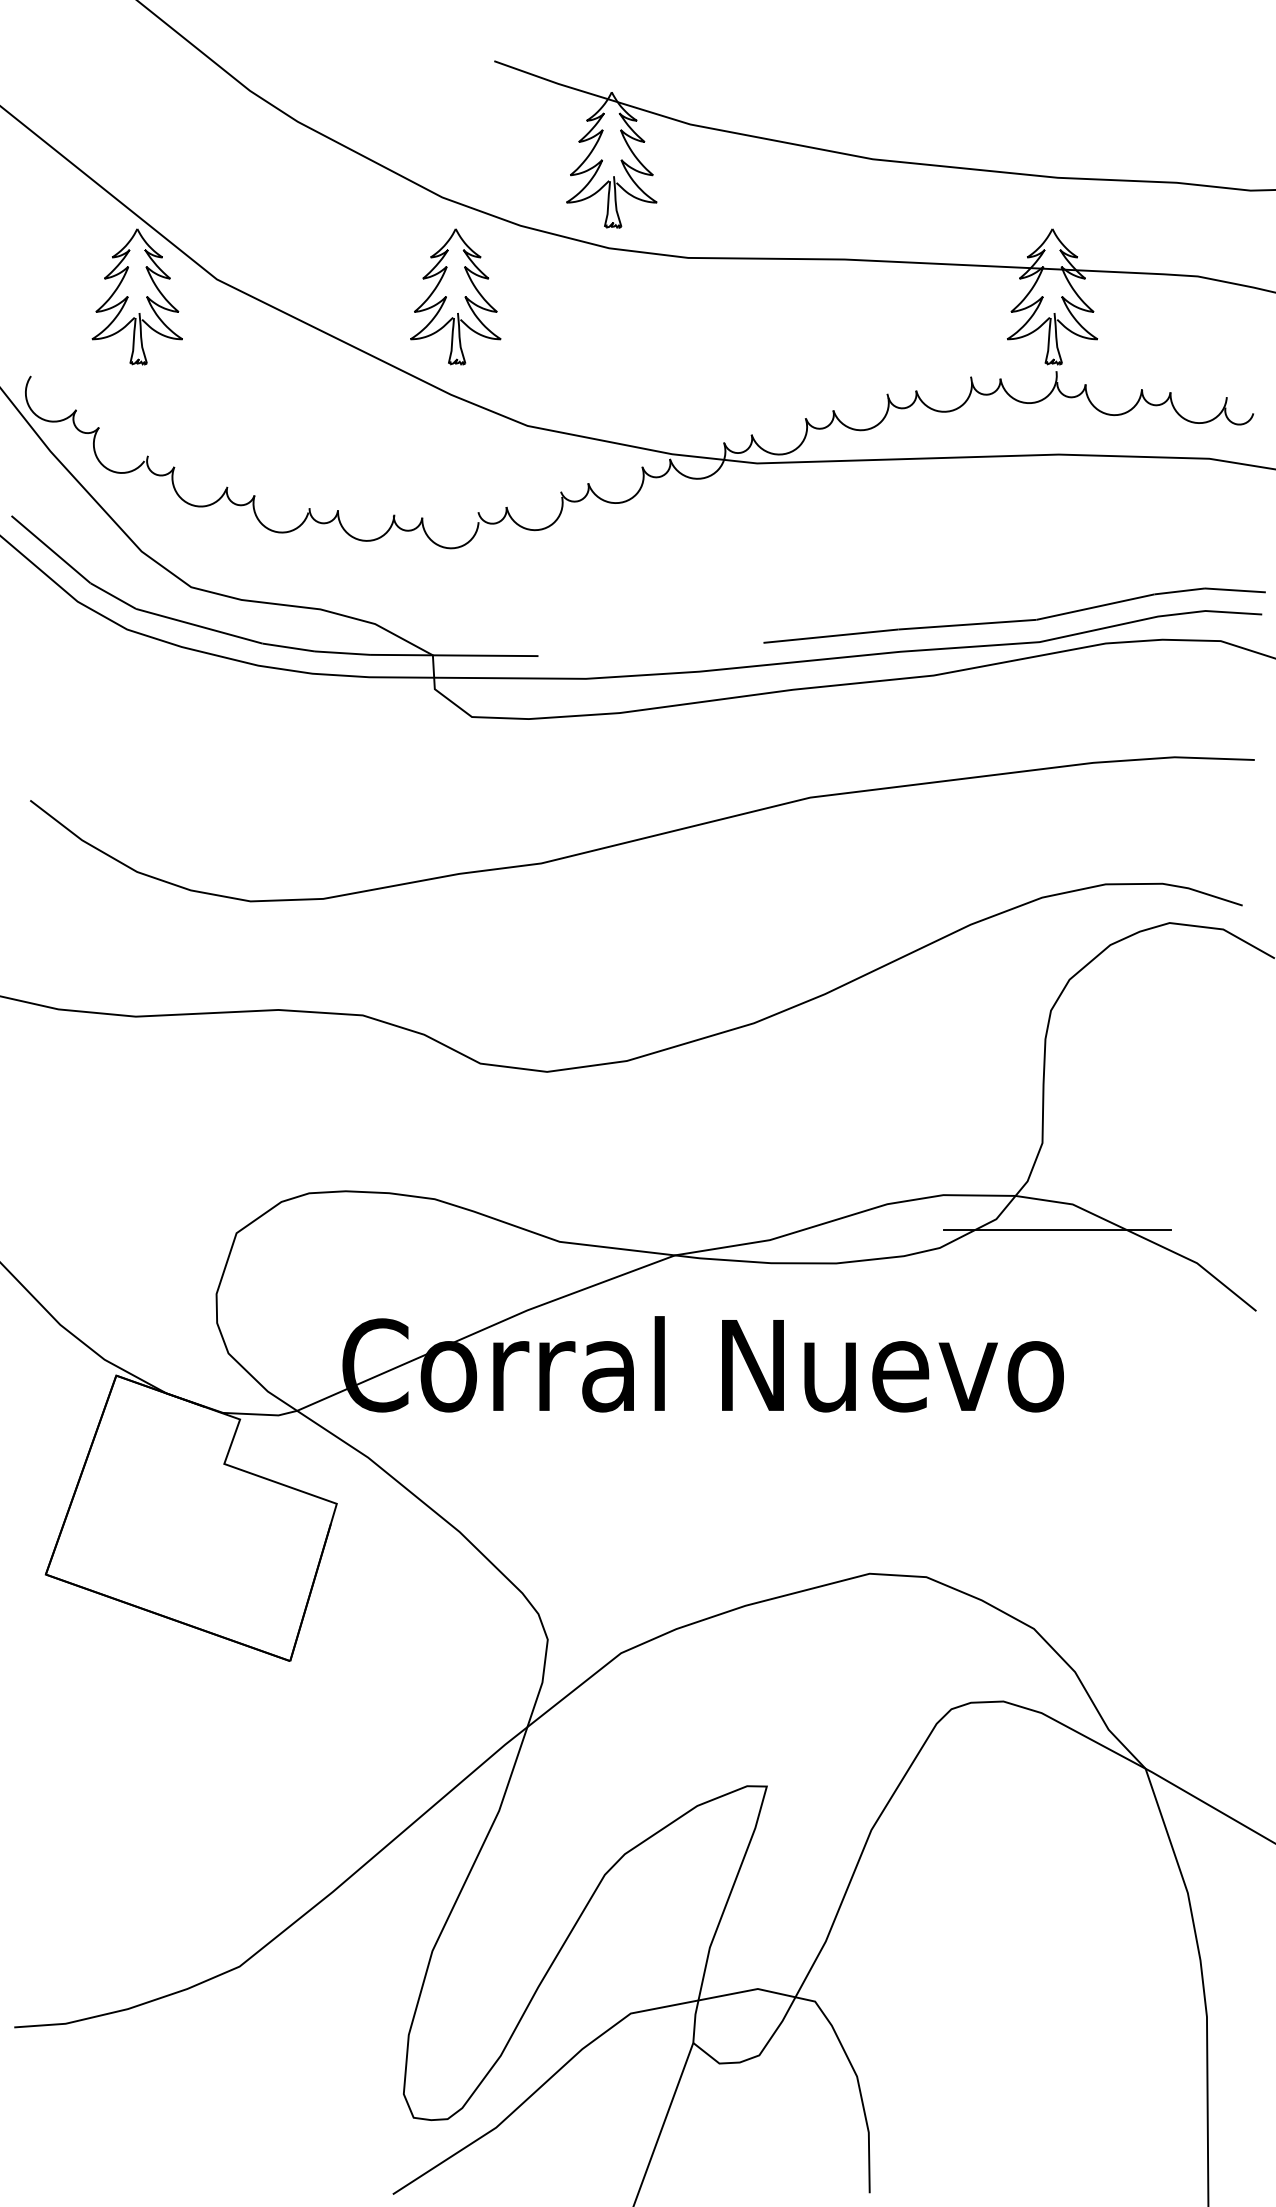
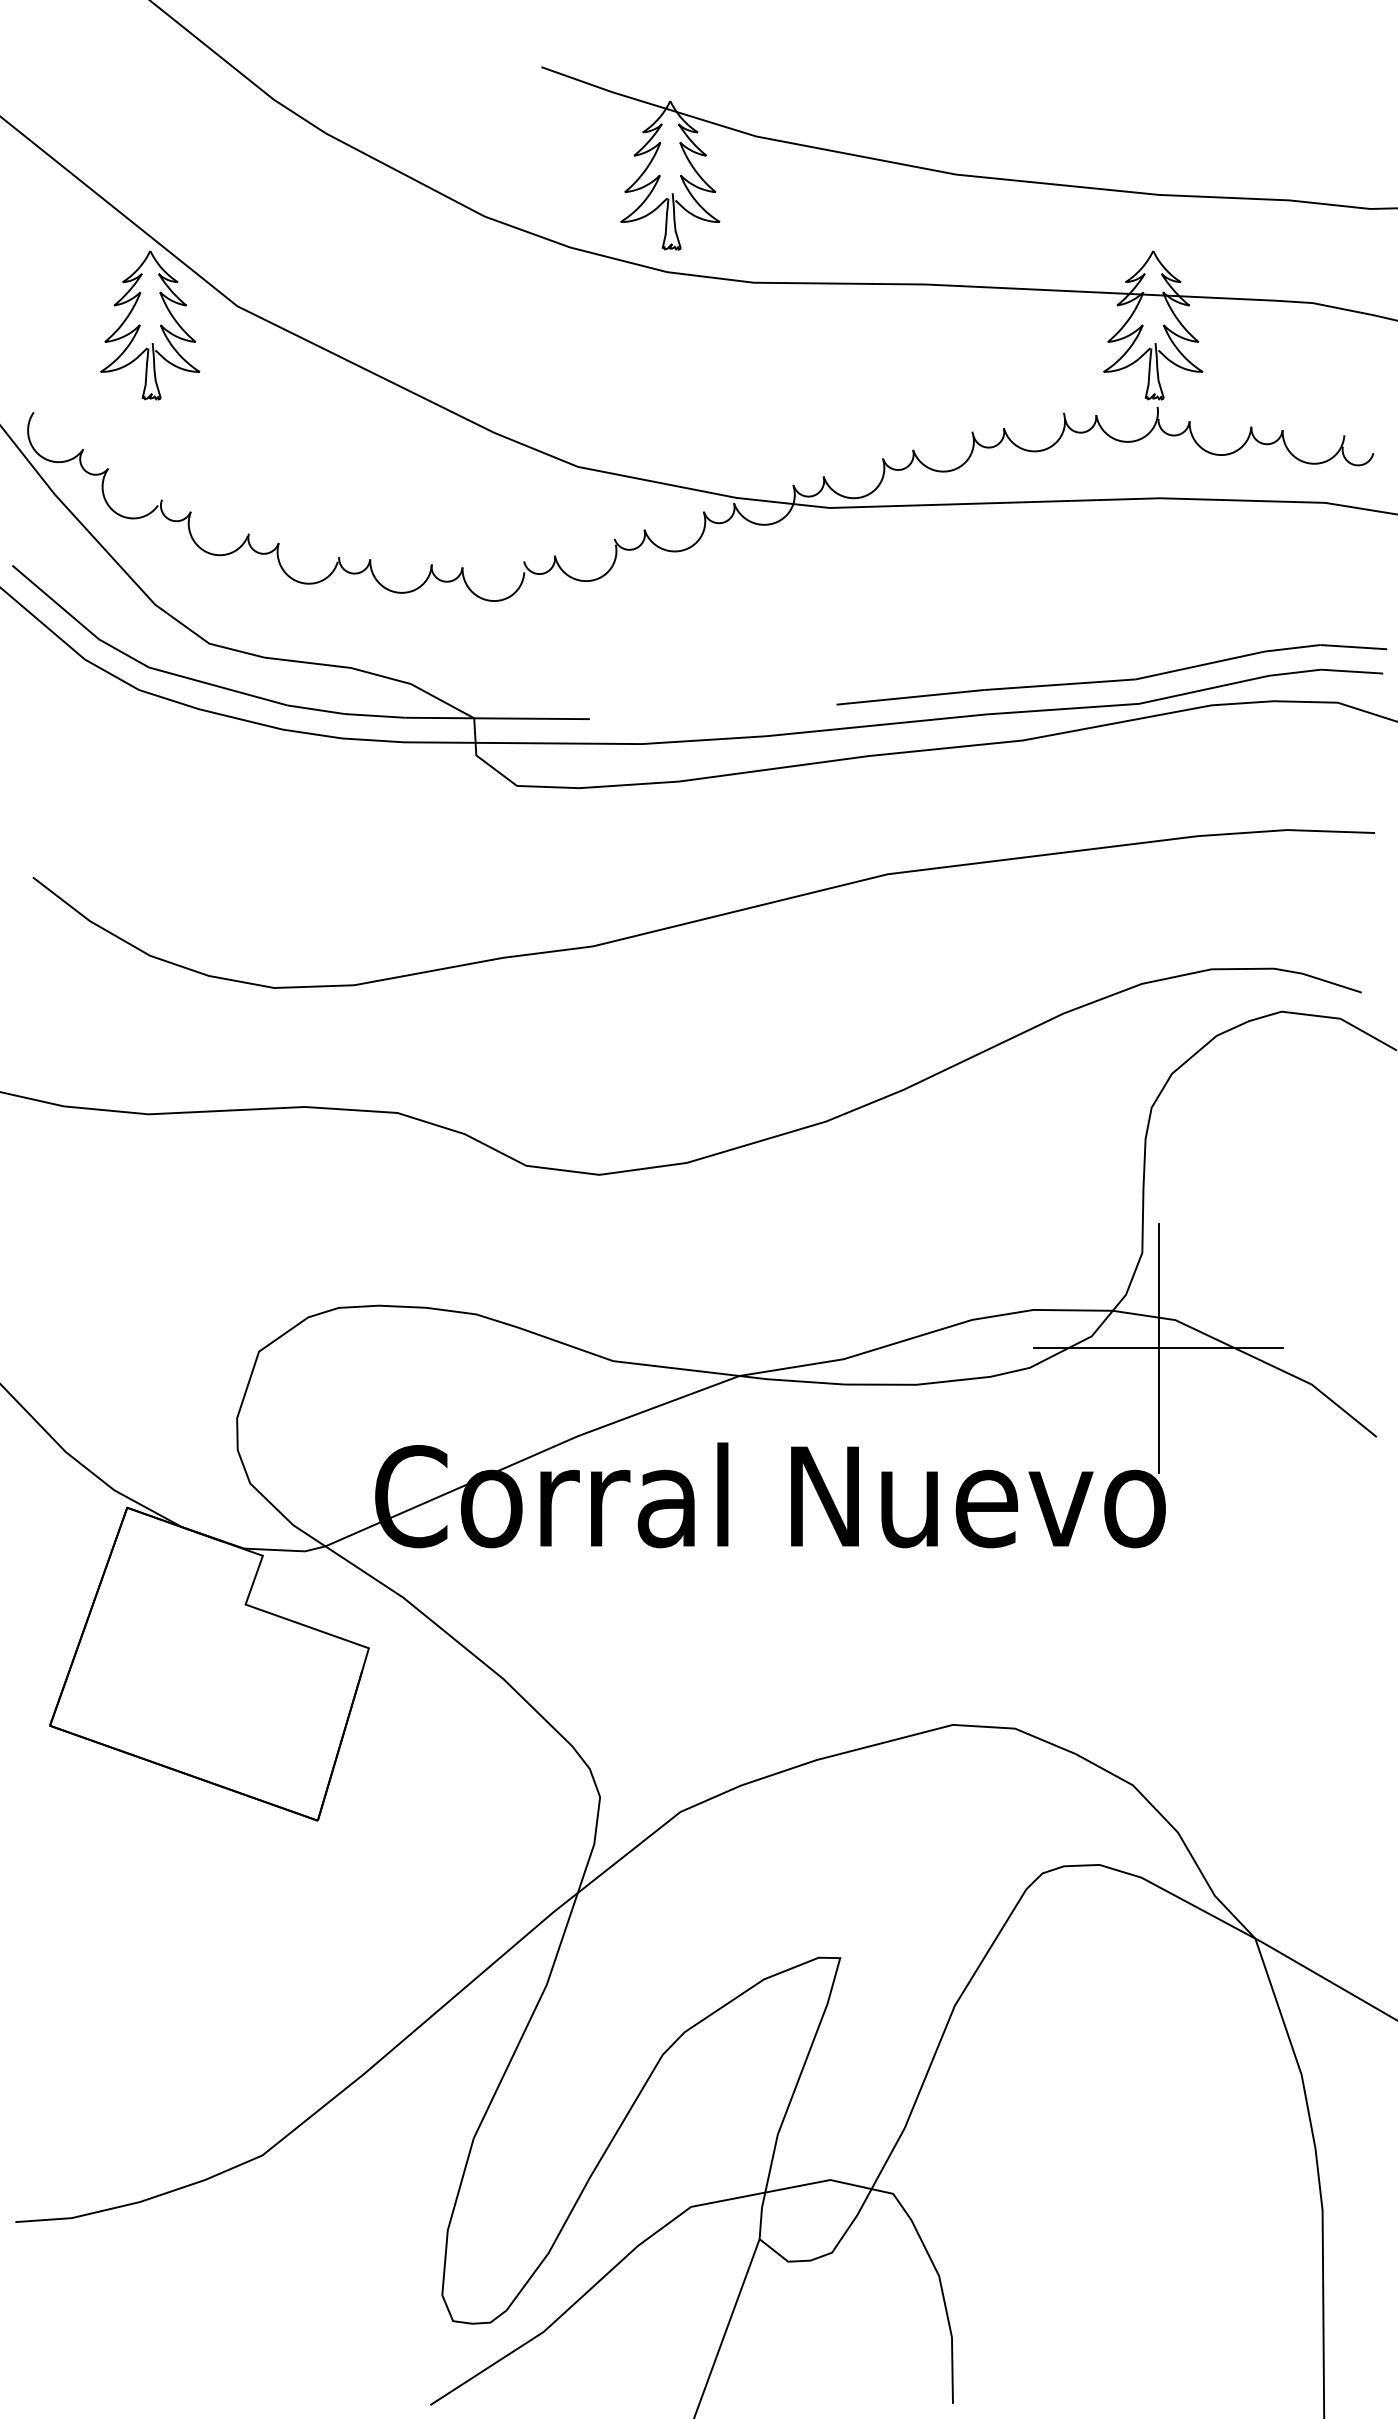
part: (455, 296) -> (499, 325), removed
line: (1057, 1230) -> (1158, 1348), added

